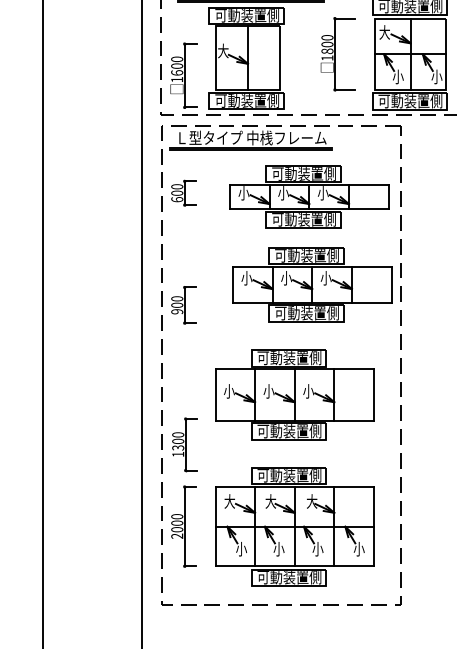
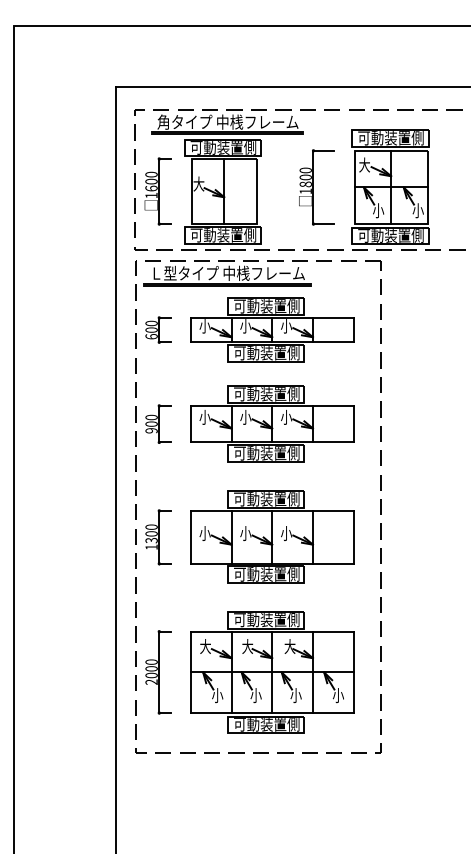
part: (182, 75) -> (157, 191), moved
part: (309, 196) -> (272, 329), moved
part: (312, 284) -> (272, 423), moved
part: (183, 304) -> (158, 423), moved
part: (184, 444) -> (158, 537), moved

